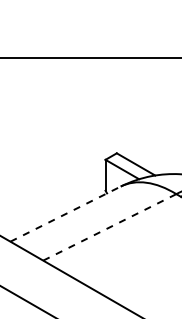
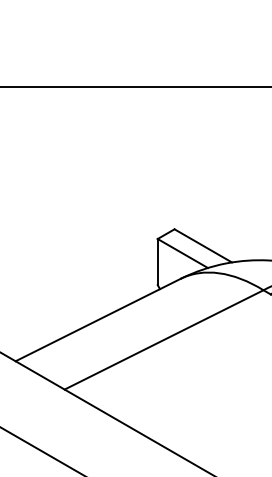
line: (65, 214) -> (97, 320), dashed -> solid
line: (110, 227) -> (165, 340), dashed -> solid

